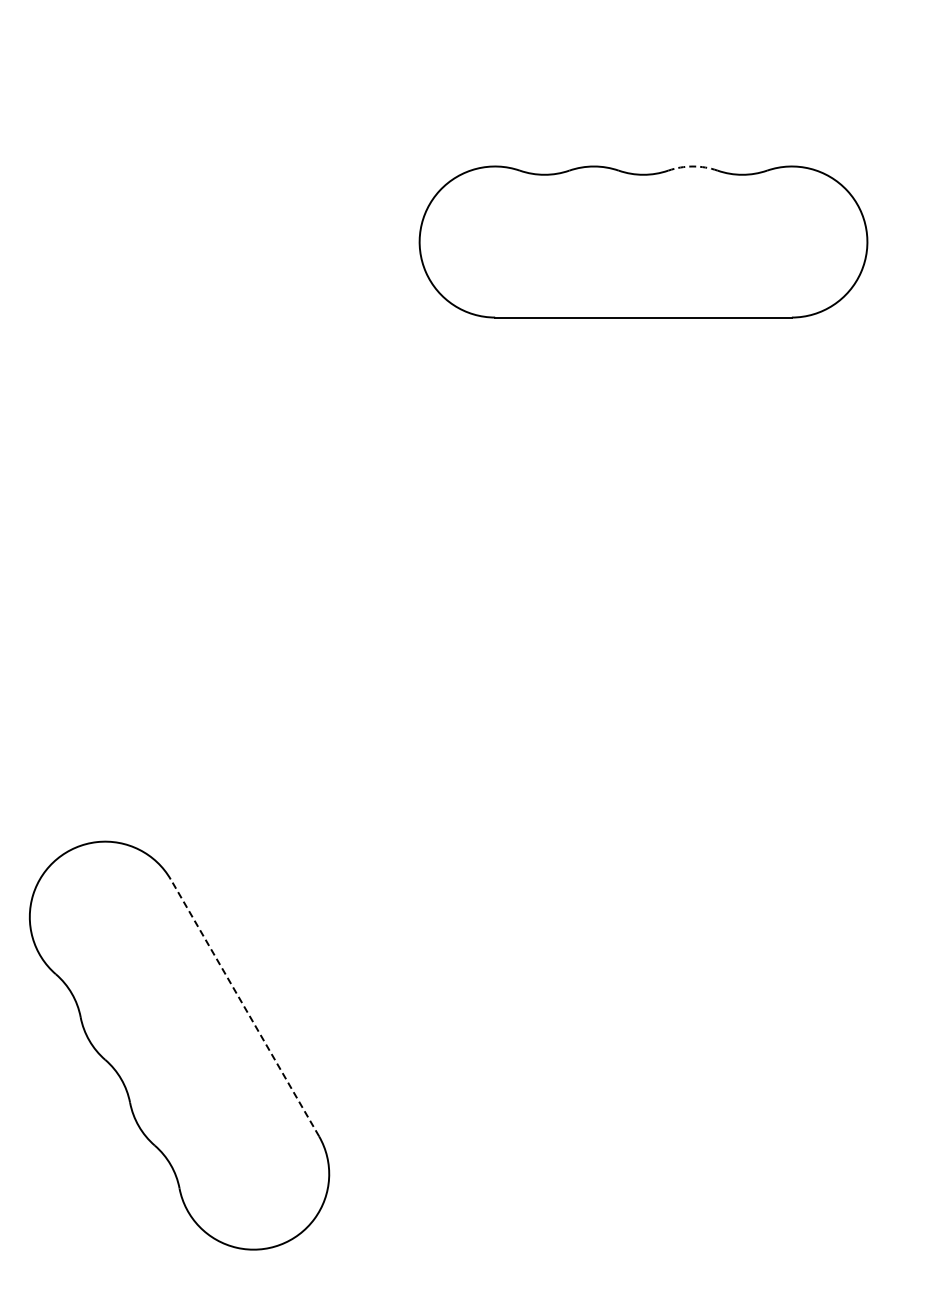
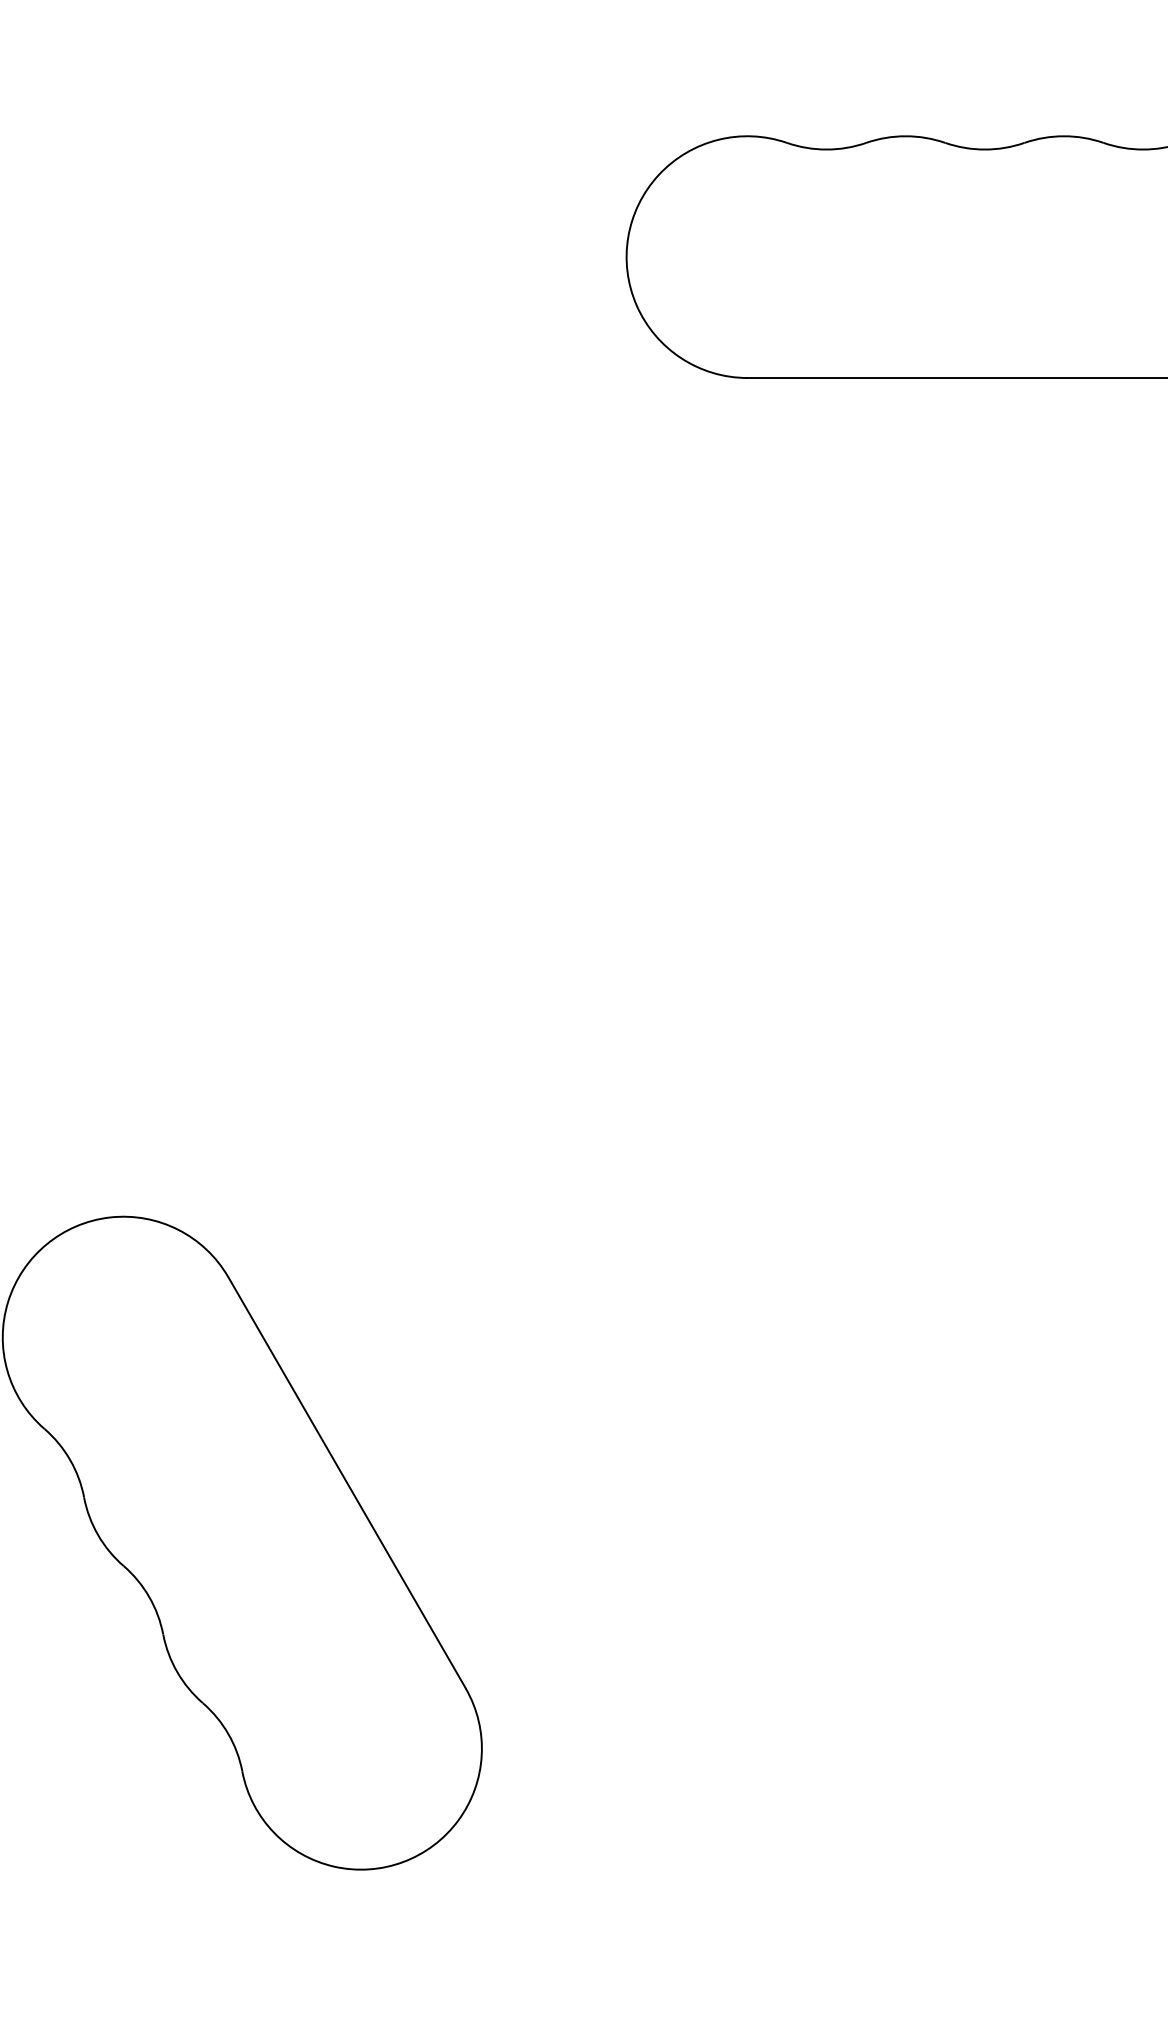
arc: (693, 166) -> (1064, 136), dashed -> solid
line: (244, 1007) -> (346, 1482), dashed -> solid

